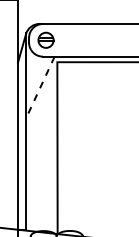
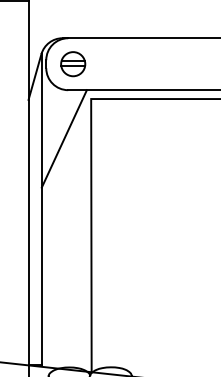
line: (40, 87) -> (64, 139), dashed -> solid

